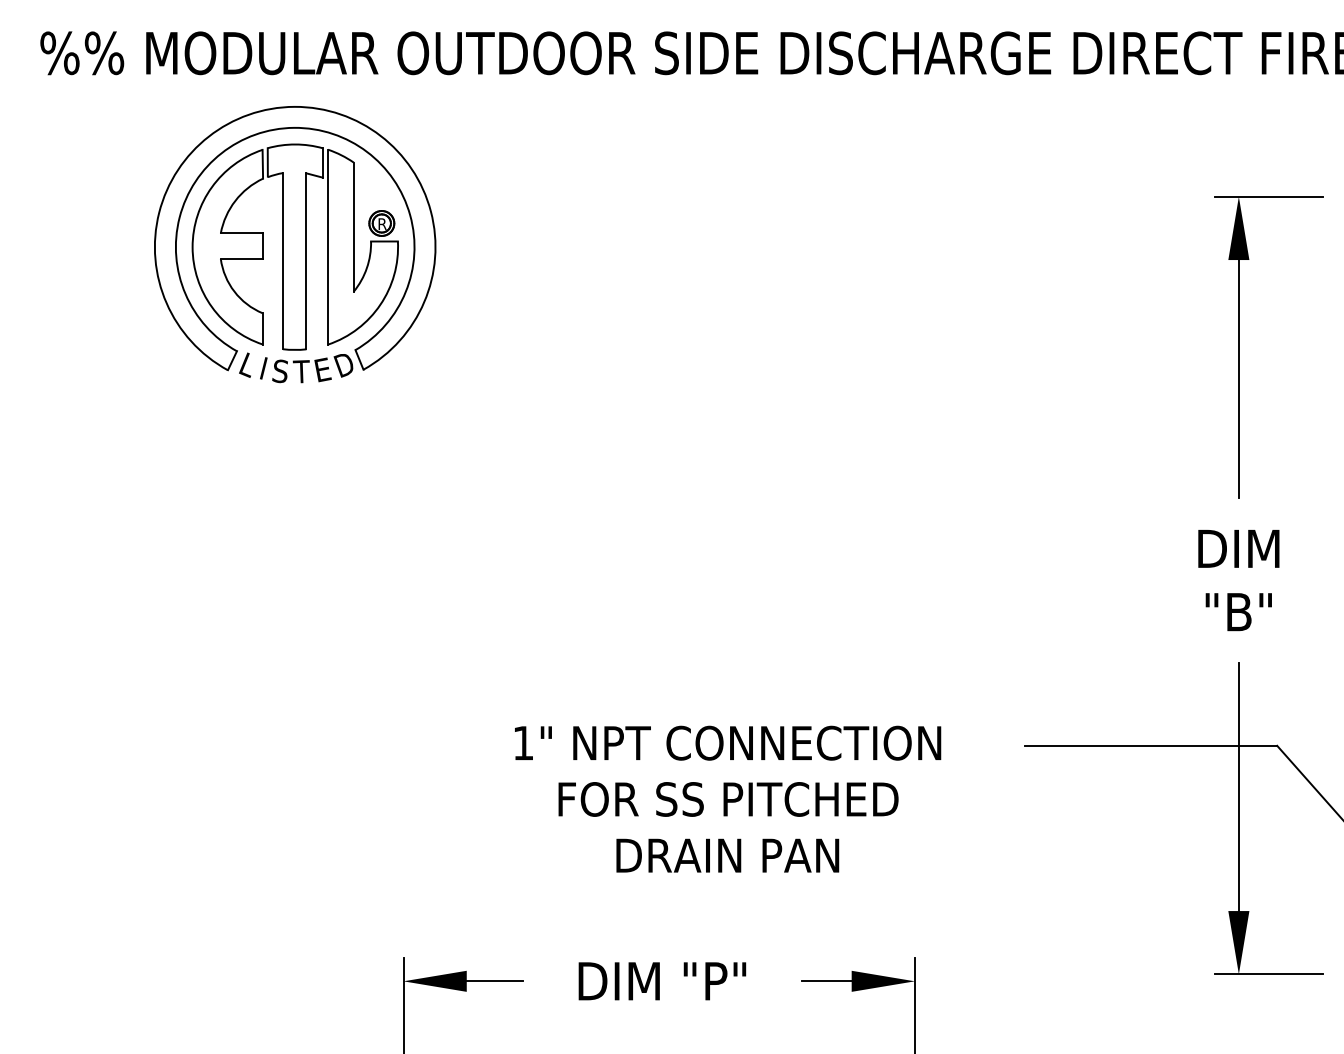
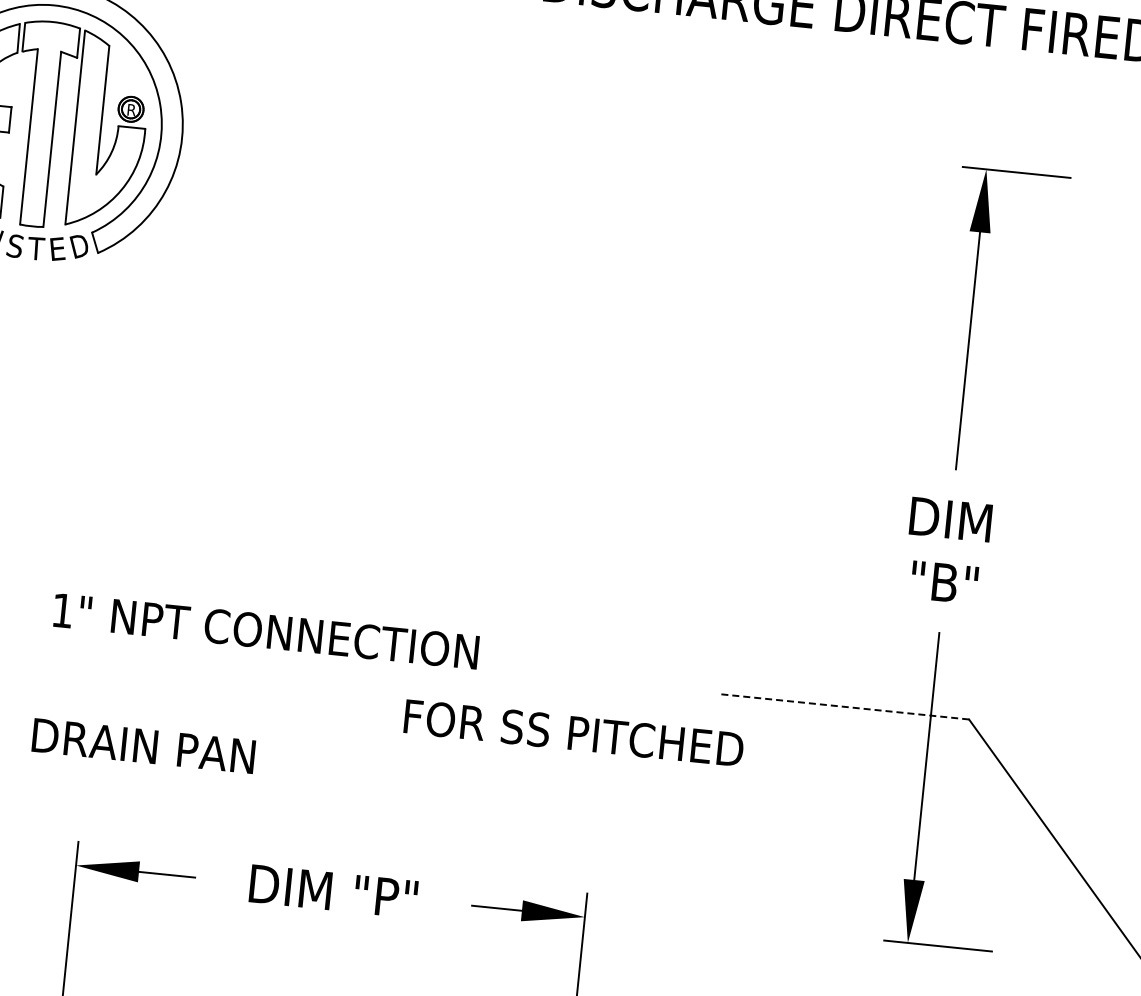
text: (728, 742) -> (266, 630), moved
line: (1150, 745) -> (843, 706), solid -> dashed
text: (728, 799) -> (573, 733), moved
text: (727, 855) -> (143, 745), moved

